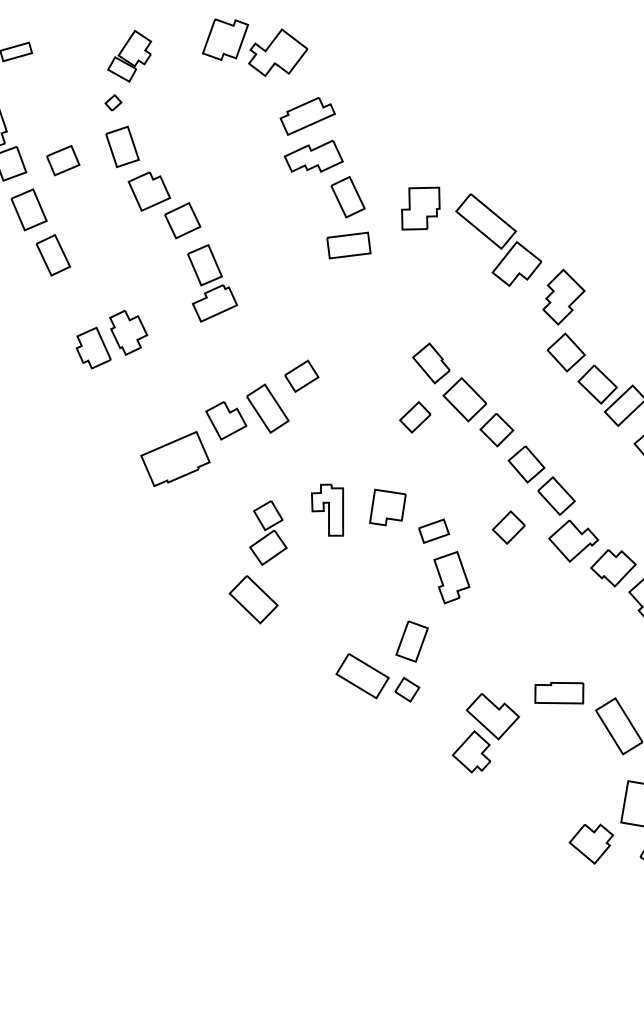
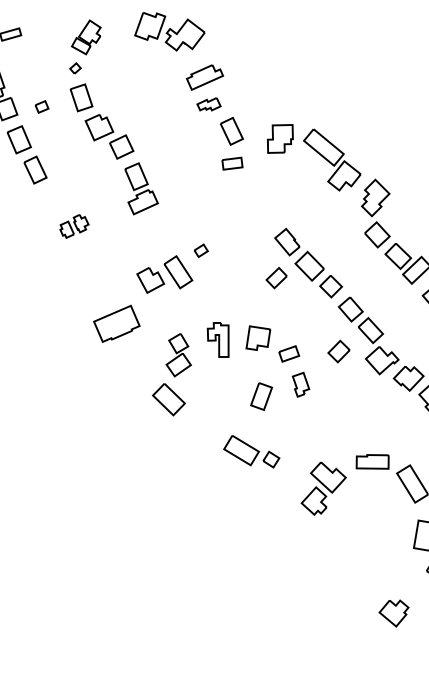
part: (312, 156) -> (208, 104), size x0.6
part: (62, 159) -> (41, 106), size x0.6
part: (349, 245) -> (232, 163), size x0.7
part: (111, 339) -> (74, 226), size x0.6
part: (302, 375) -> (201, 250), size x0.6
part: (174, 458) -> (116, 323), moved
part: (451, 577) -> (300, 384), size x0.7
part: (412, 641) -> (261, 396), moved
part: (590, 844) -> (393, 613), moved

